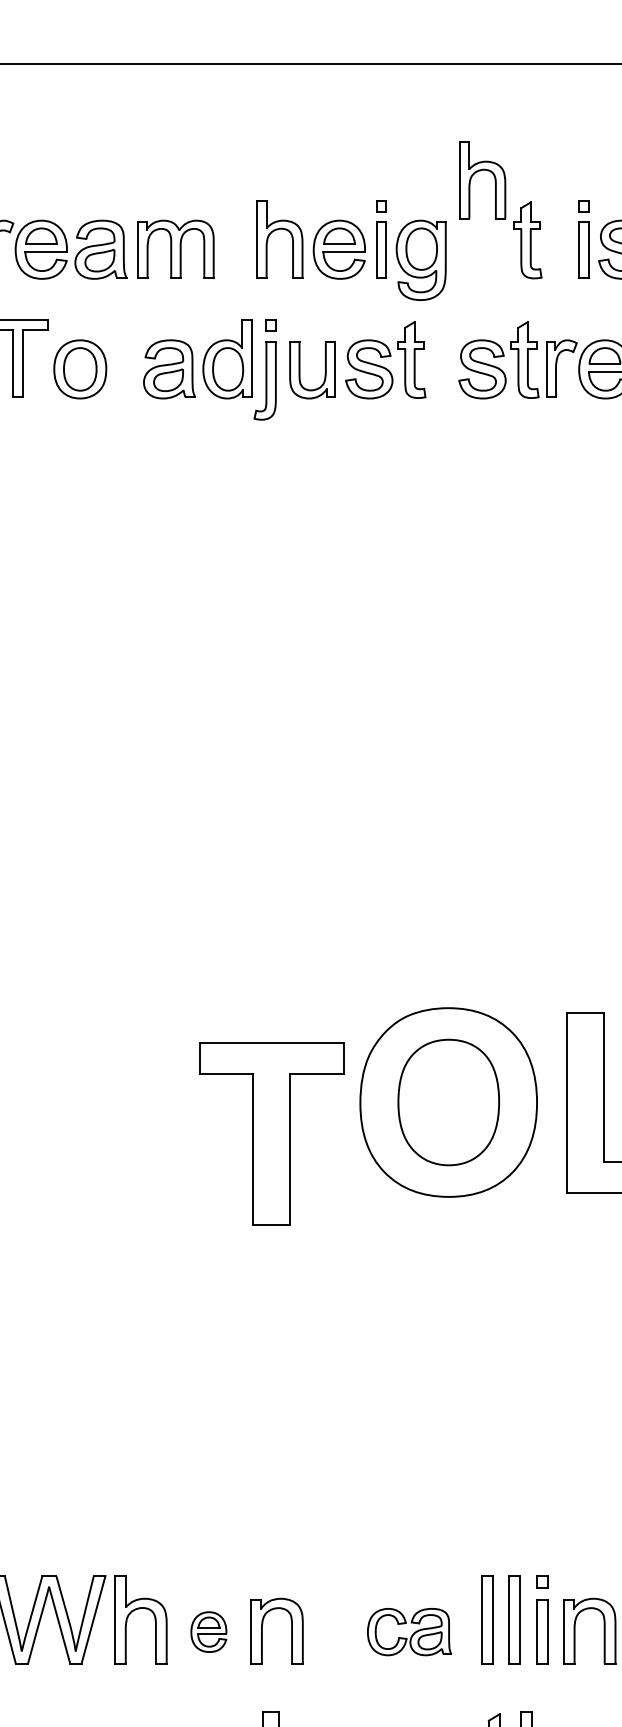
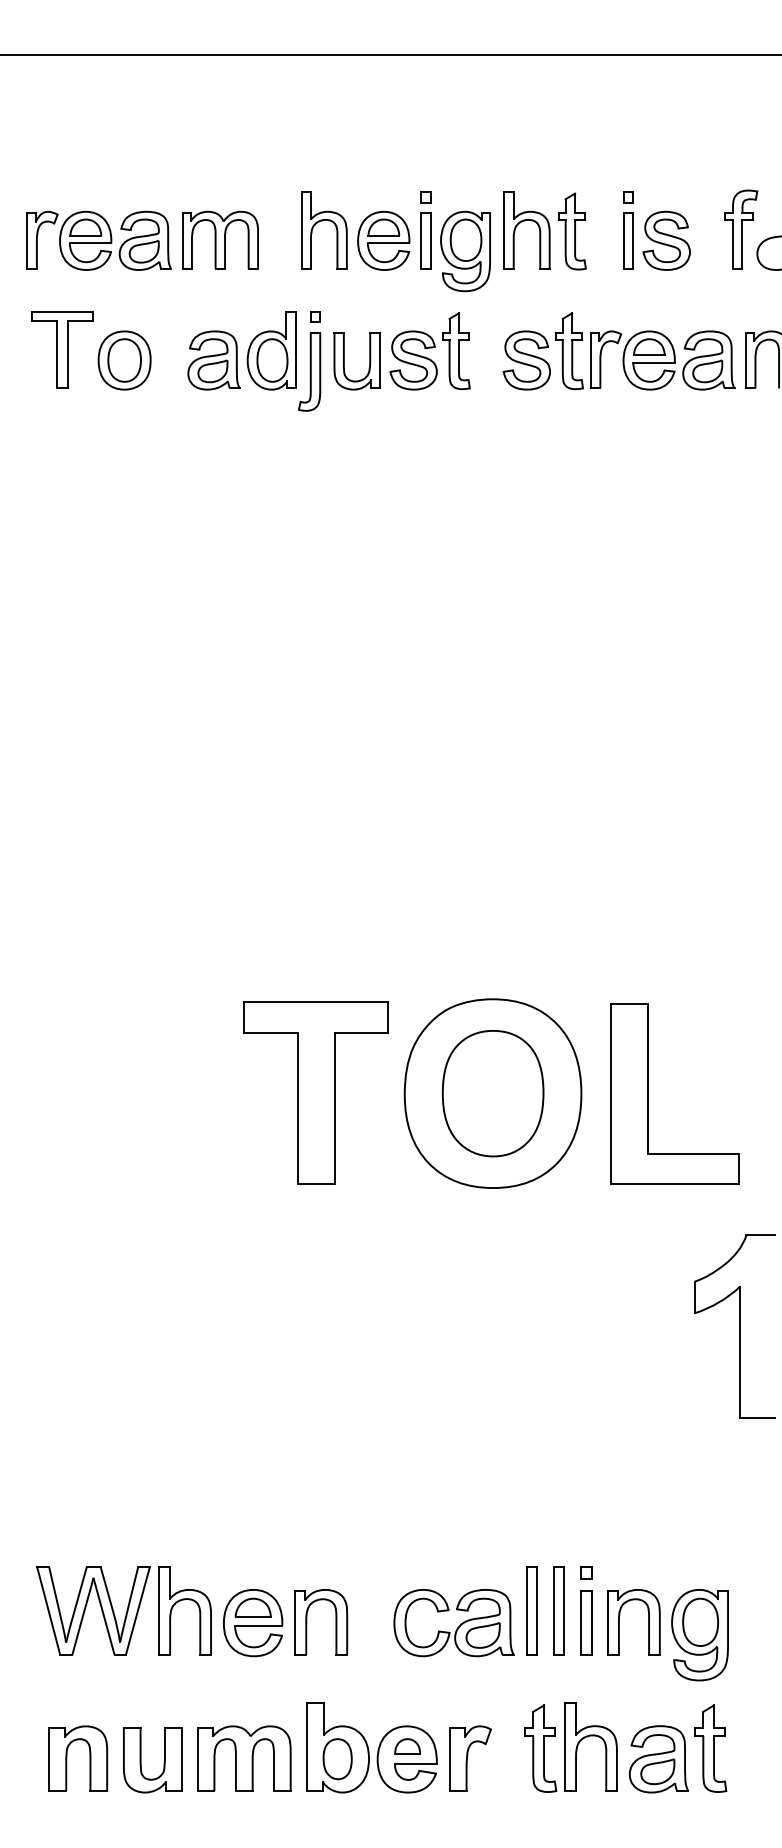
part: (478, 172) -> (522, 222), moved
part: (271, 1133) -> (315, 1092), moved
part: (209, 1632) -> (253, 1623), size x1.67
part: (409, 1632) -> (453, 1623), size x1.43

